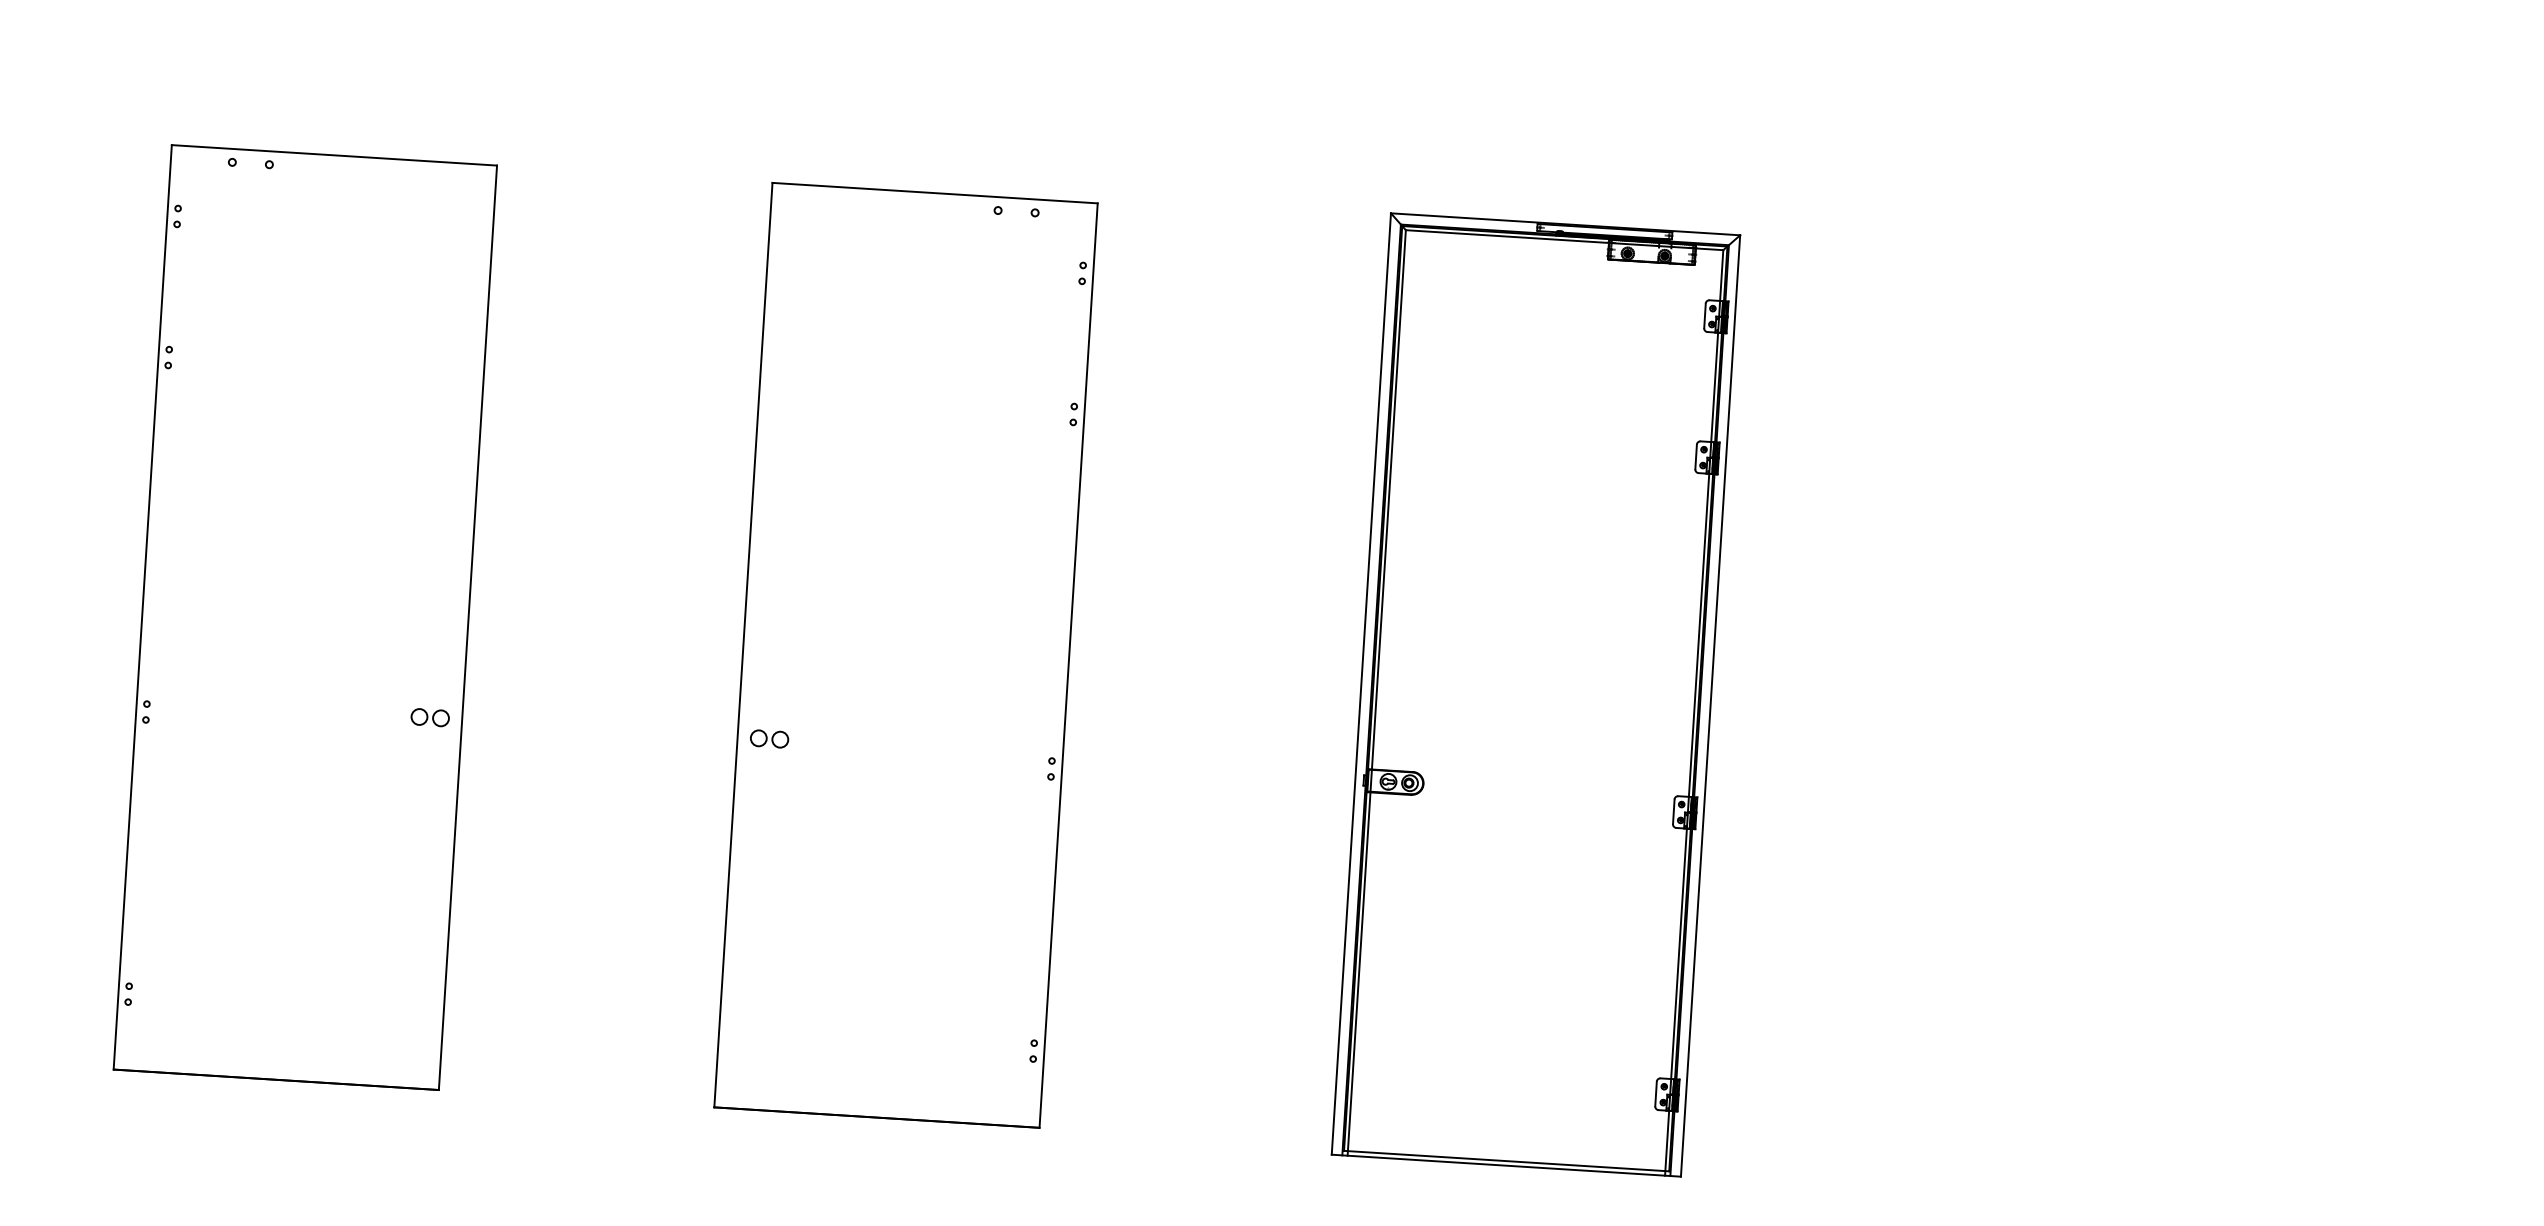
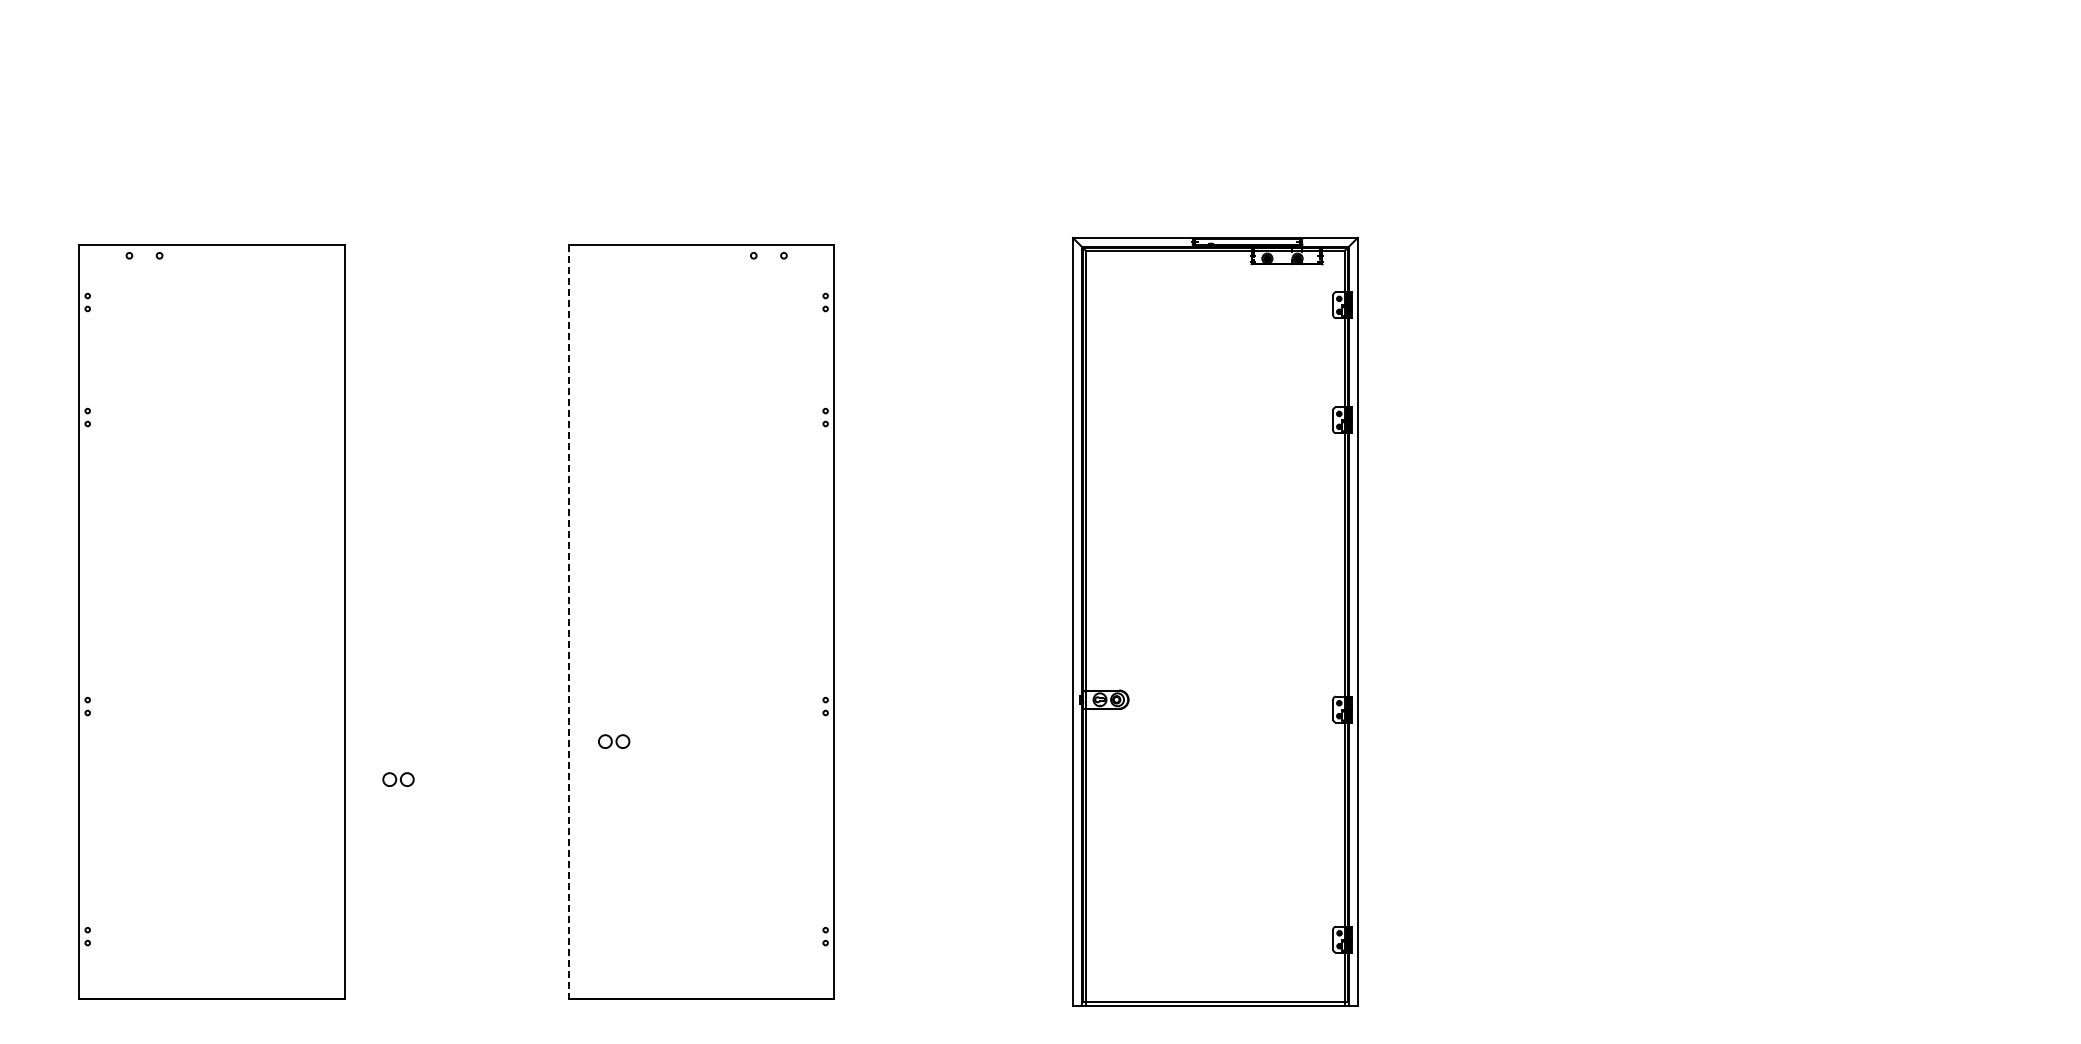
line: (743, 644) -> (569, 621), solid -> dashed
part: (430, 717) -> (398, 779), moved
part: (769, 738) -> (614, 741), moved

